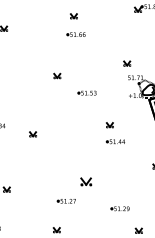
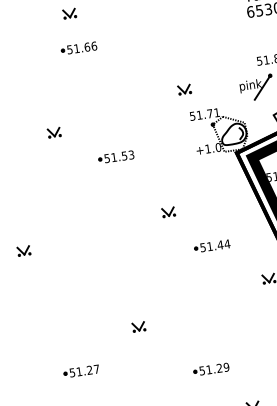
part: (115, 141) -> (211, 245), moved
part: (86, 181) -> (139, 326), size x0.62
part: (65, 201) -> (79, 372), moved

